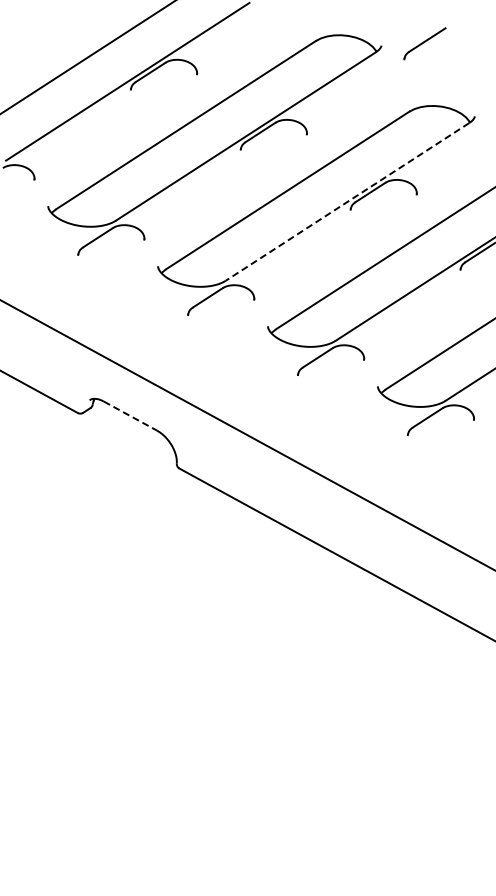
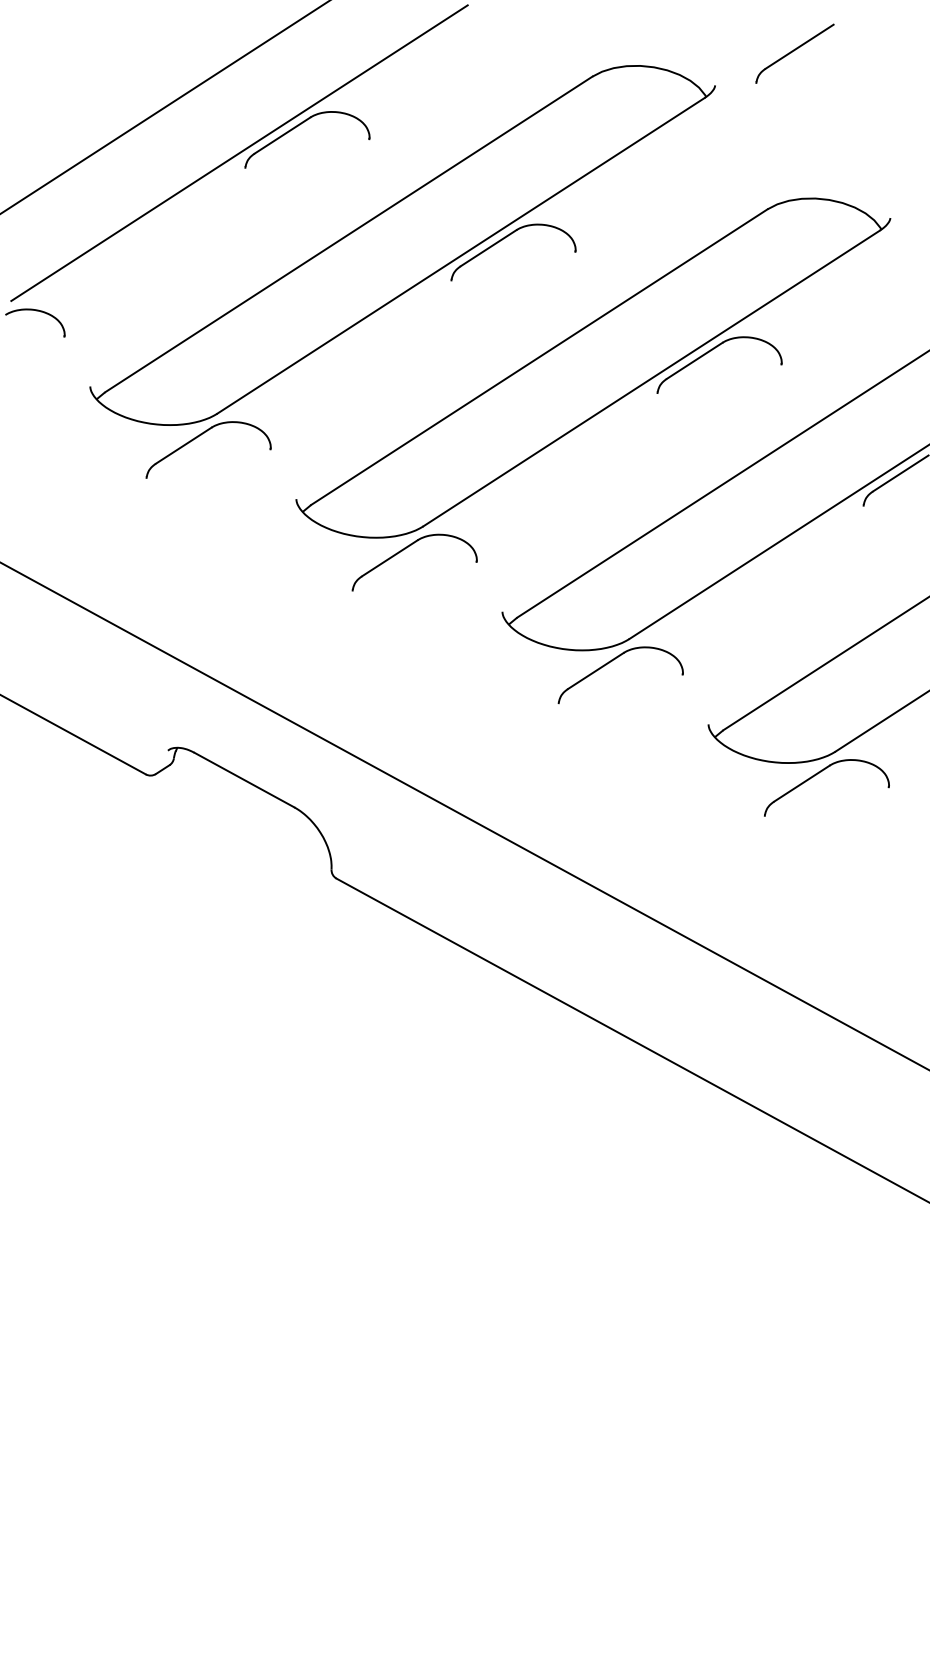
part: (424, 43) -> (794, 53), moved
line: (347, 201) -> (651, 377), dashed -> solid
line: (130, 416) -> (244, 780), dashed -> solid

